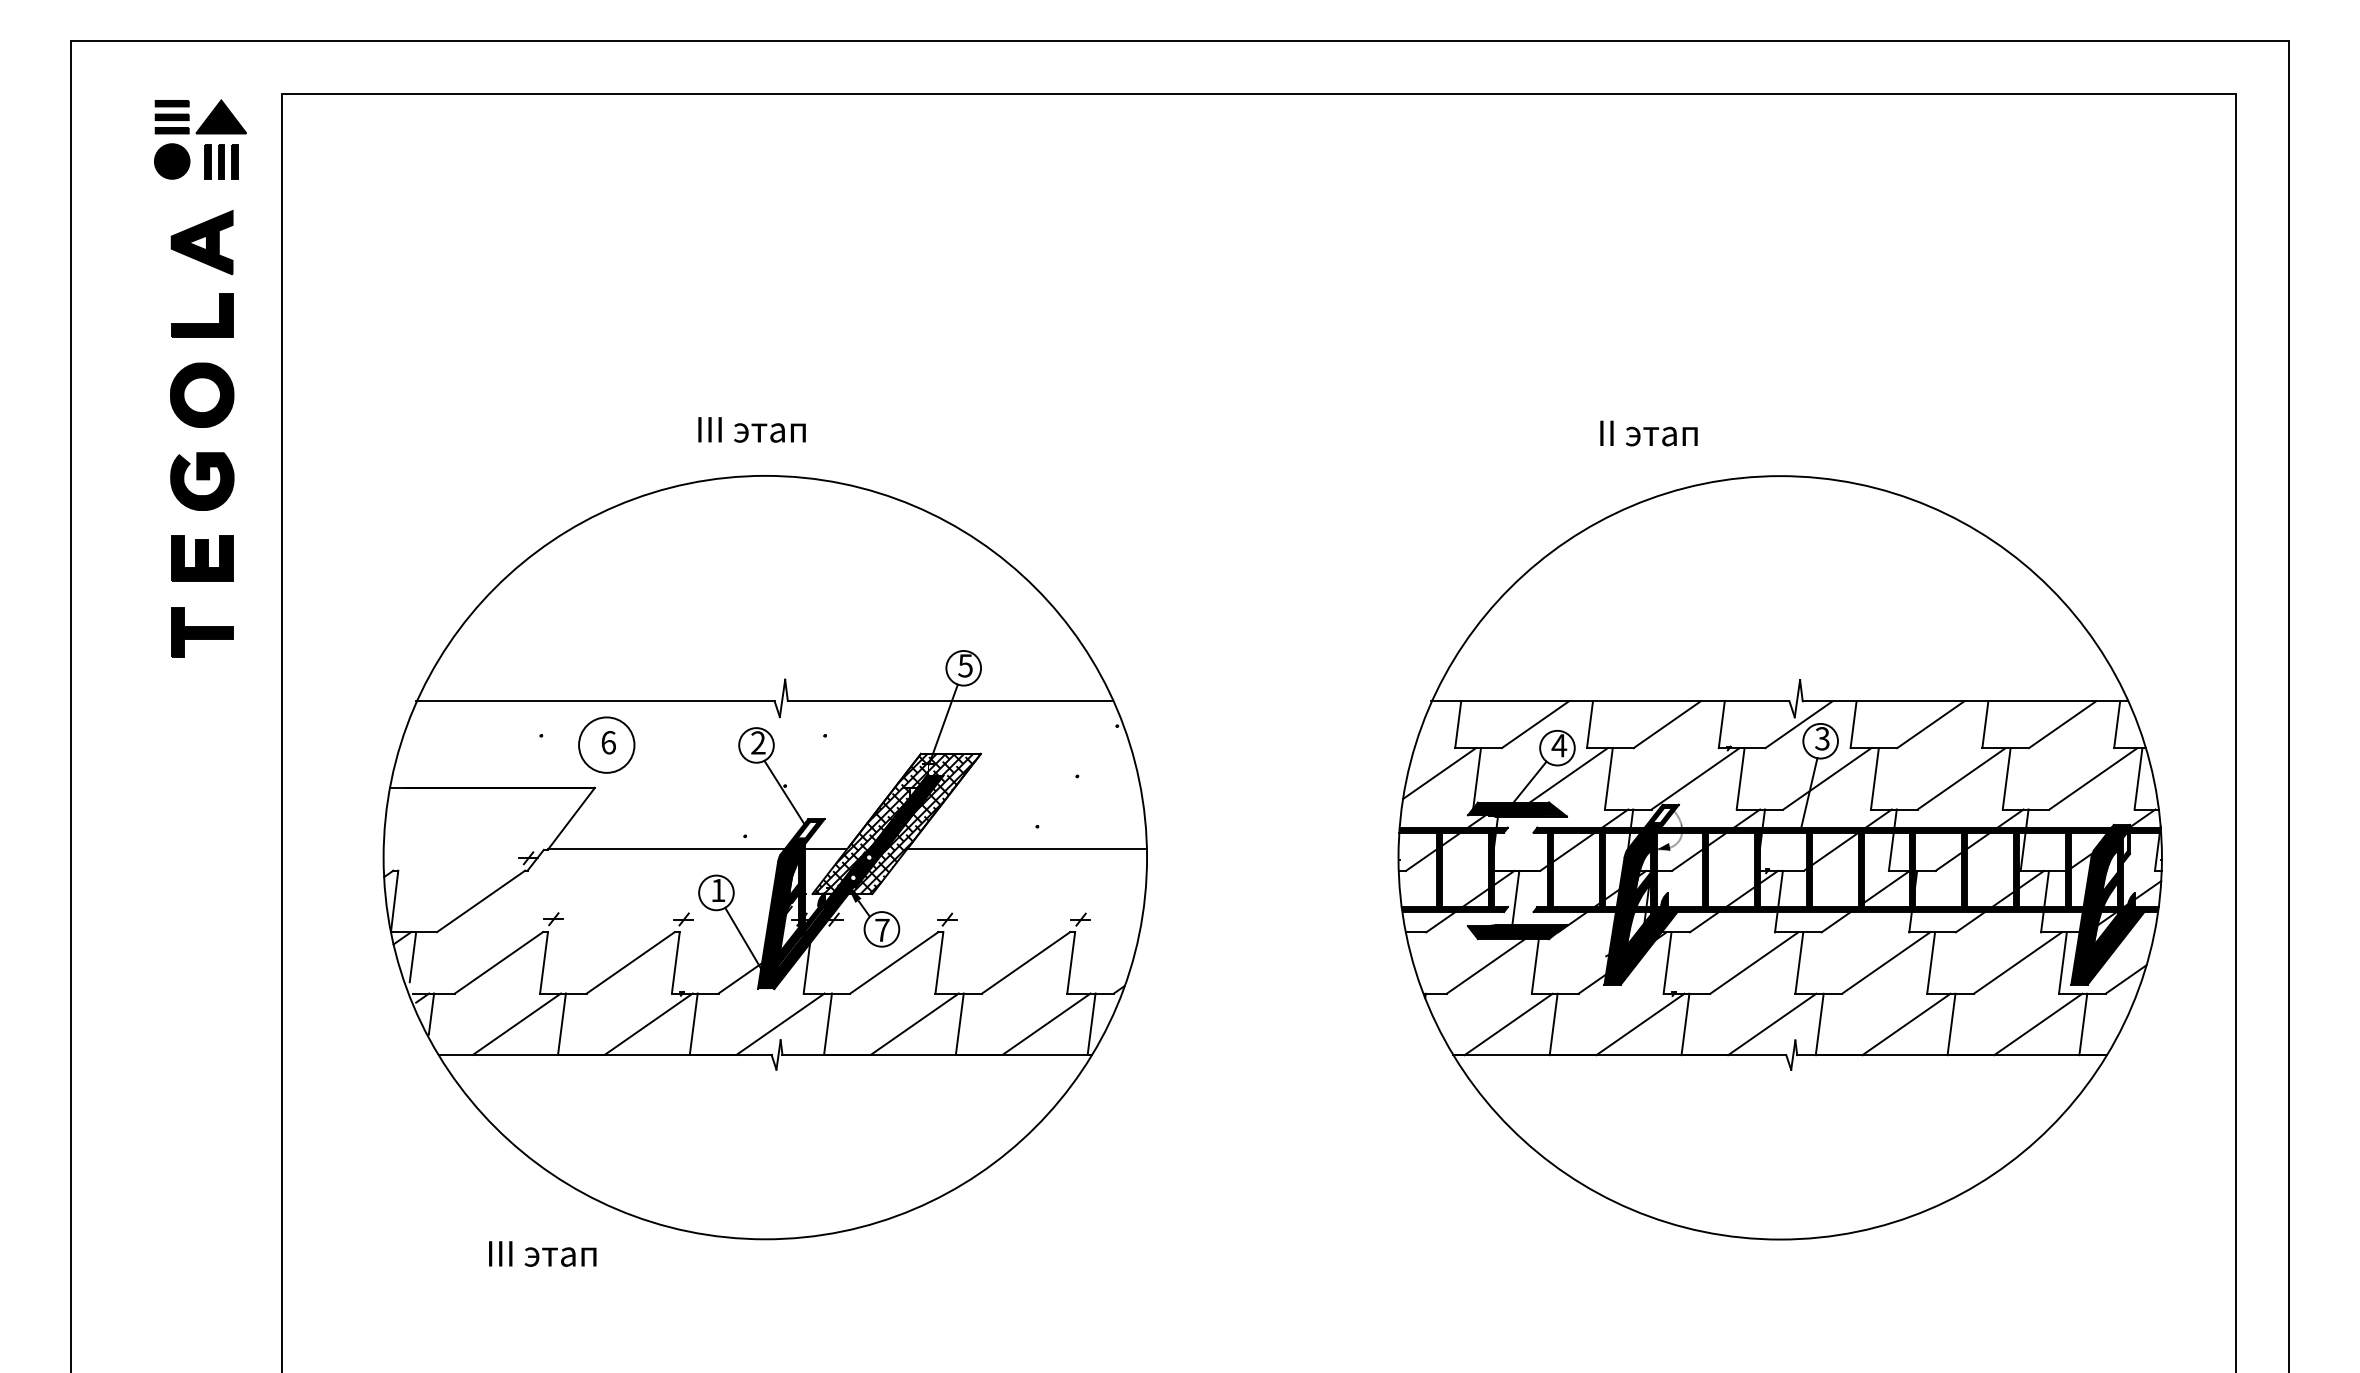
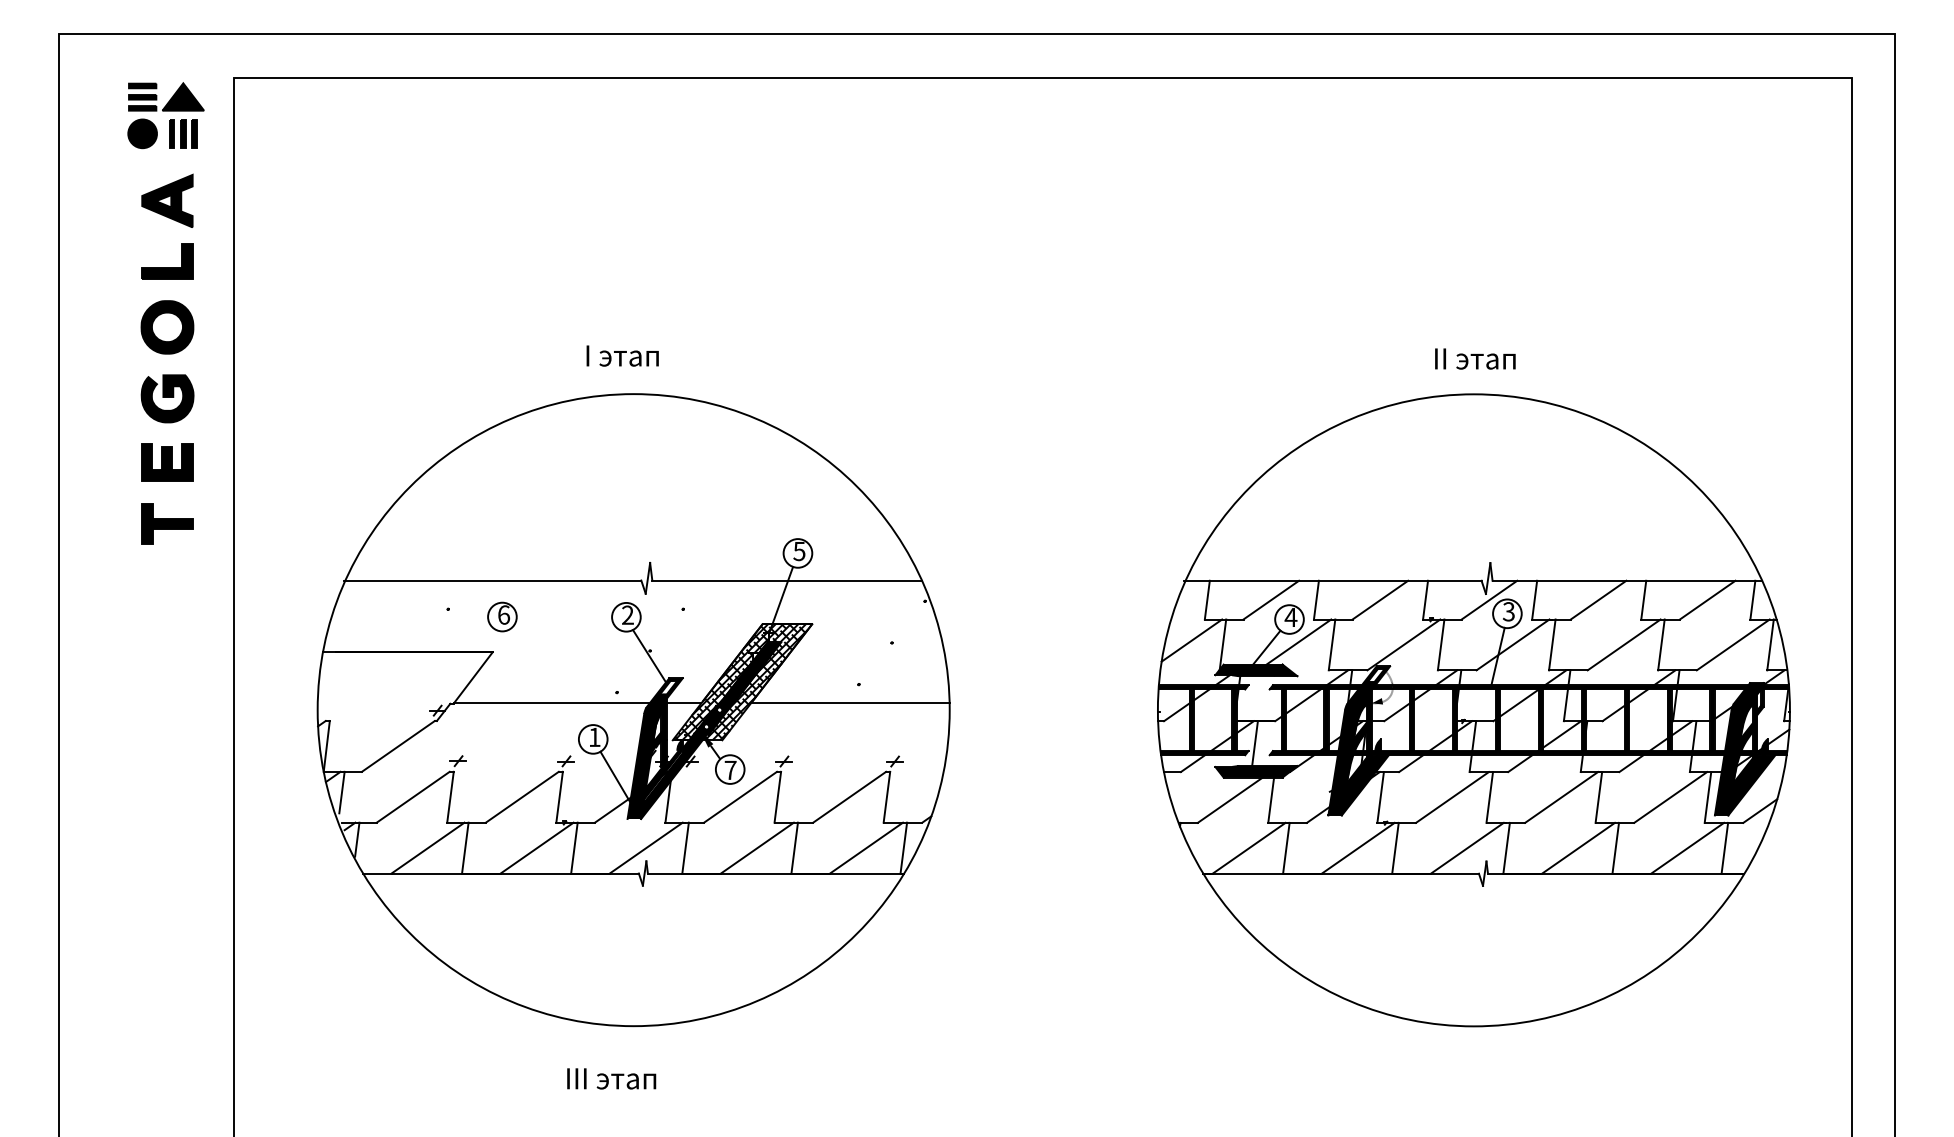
text: (751, 429) -> (622, 355), III этап -> I этап
text: (1648, 433) -> (1474, 359), moved
circle: (606, 744) -> (502, 616), size x0.62
text: (542, 1253) -> (611, 1078), moved

